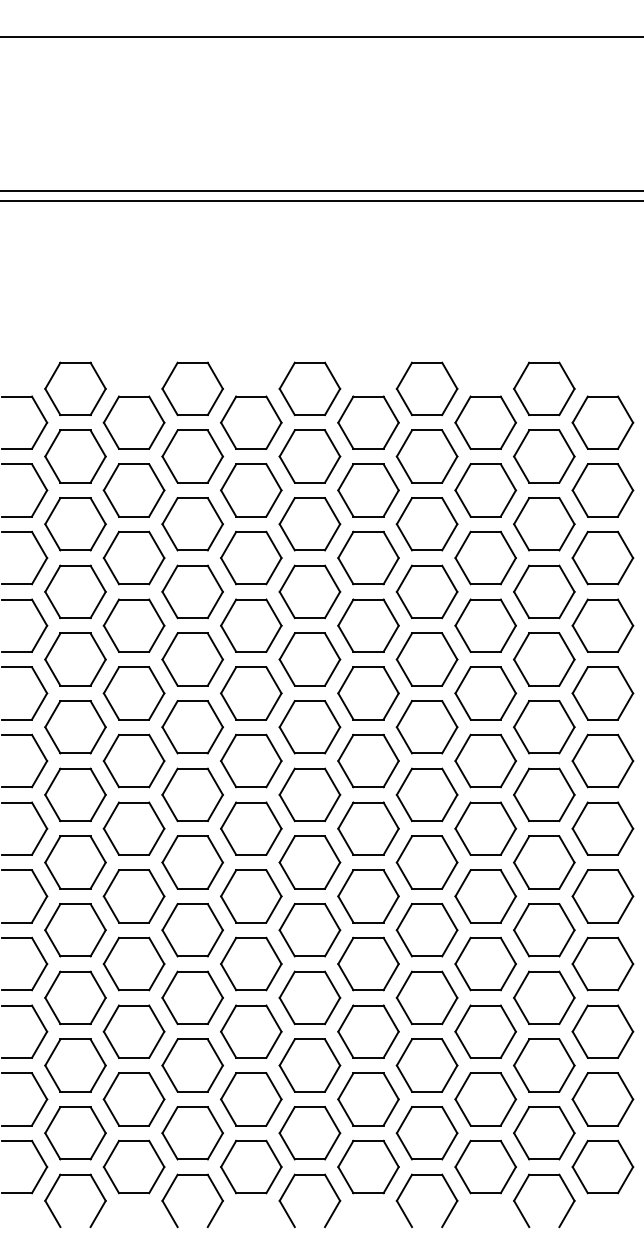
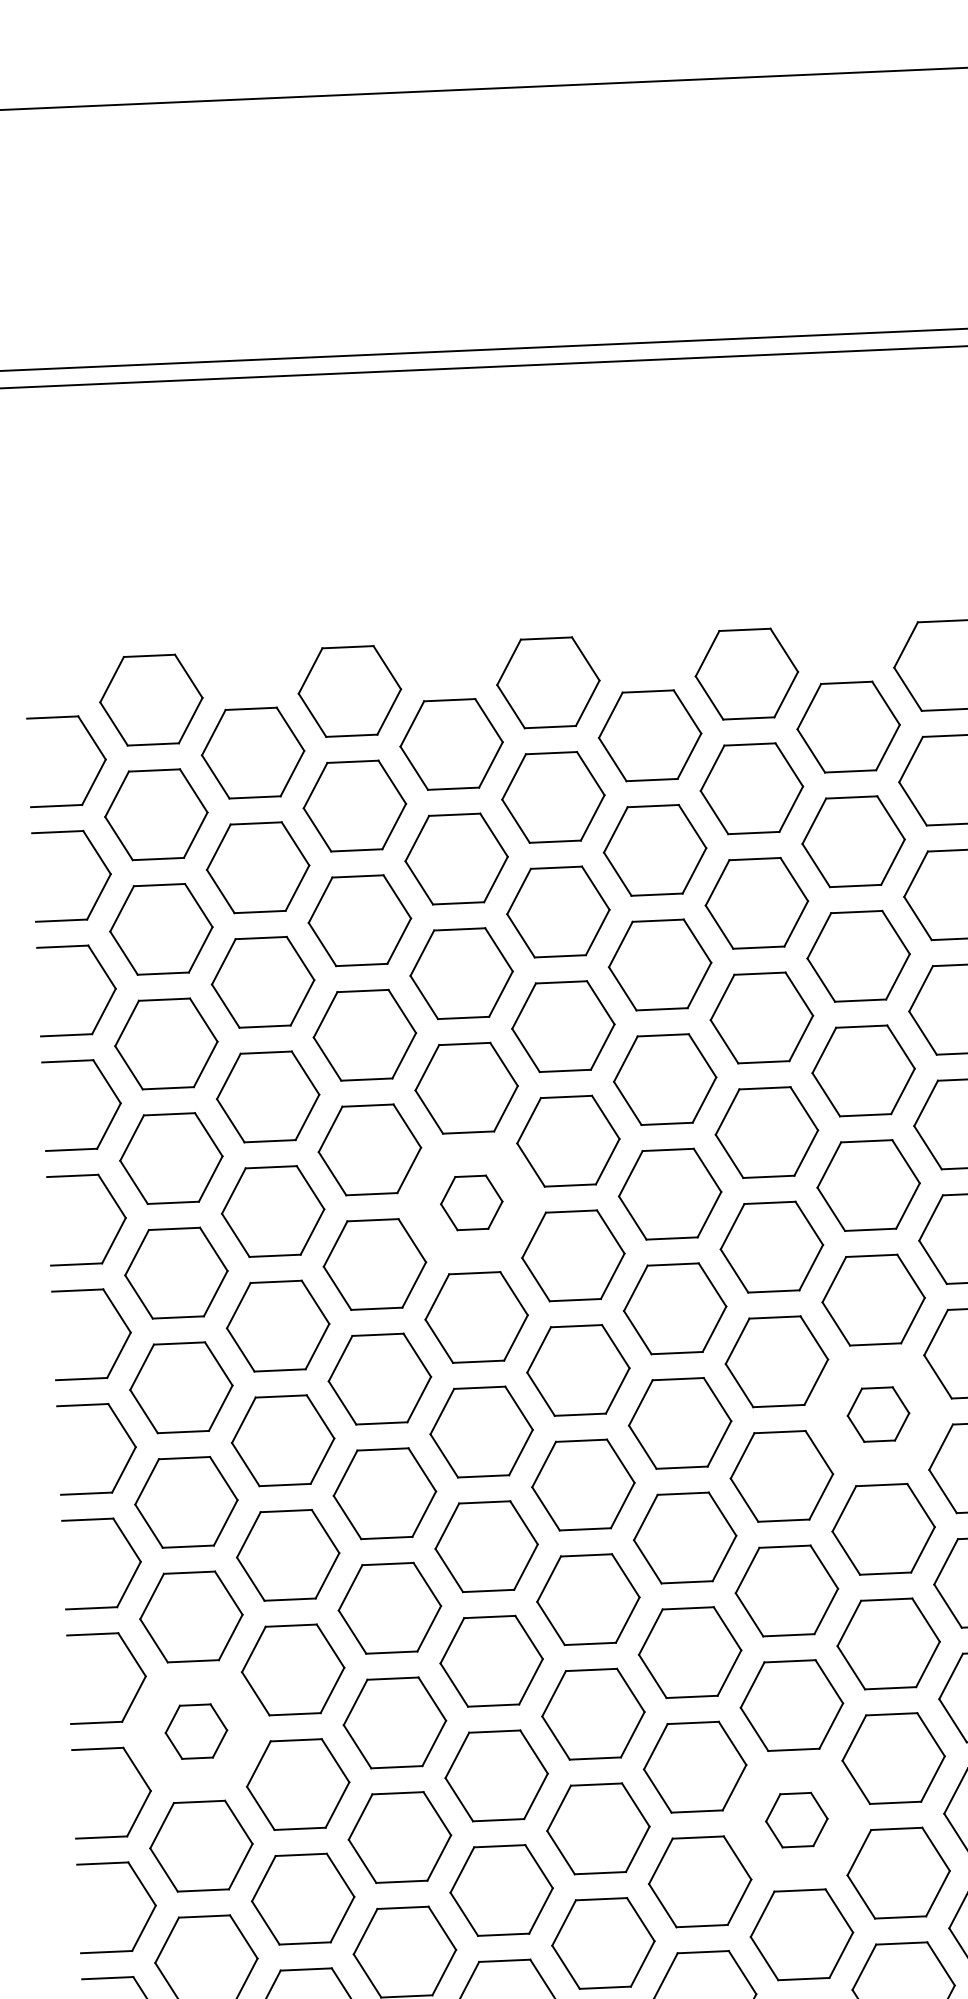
part: (251, 693) -> (471, 1203), size x0.6
part: (485, 828) -> (878, 1414), size x0.6
part: (75, 997) -> (196, 1730), size x0.6
part: (426, 1065) -> (795, 1820), size x0.6

